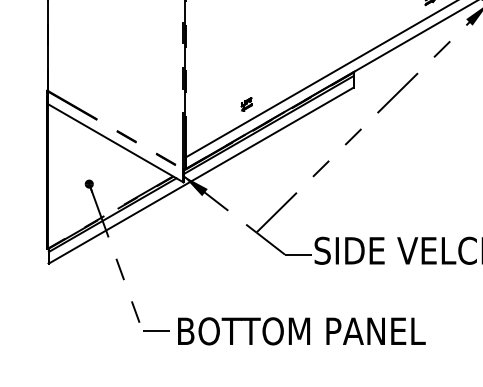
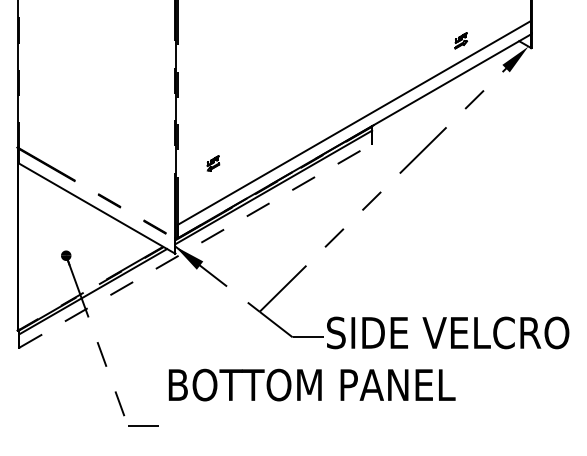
part: (246, 104) -> (213, 163), moved
line: (201, 175) -> (195, 245), solid -> dashed
text: (301, 330) -> (311, 384), moved

